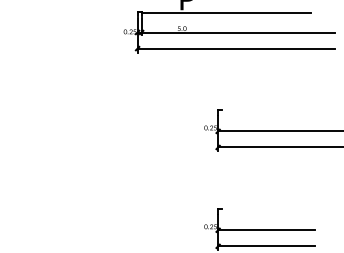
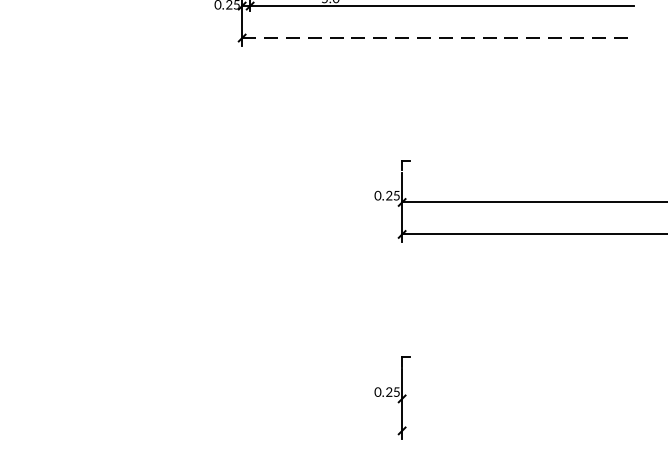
line: (236, 48) -> (438, 37), solid -> dashed
line: (266, 230) -> (498, 399), removed
line: (266, 246) -> (498, 431), removed

